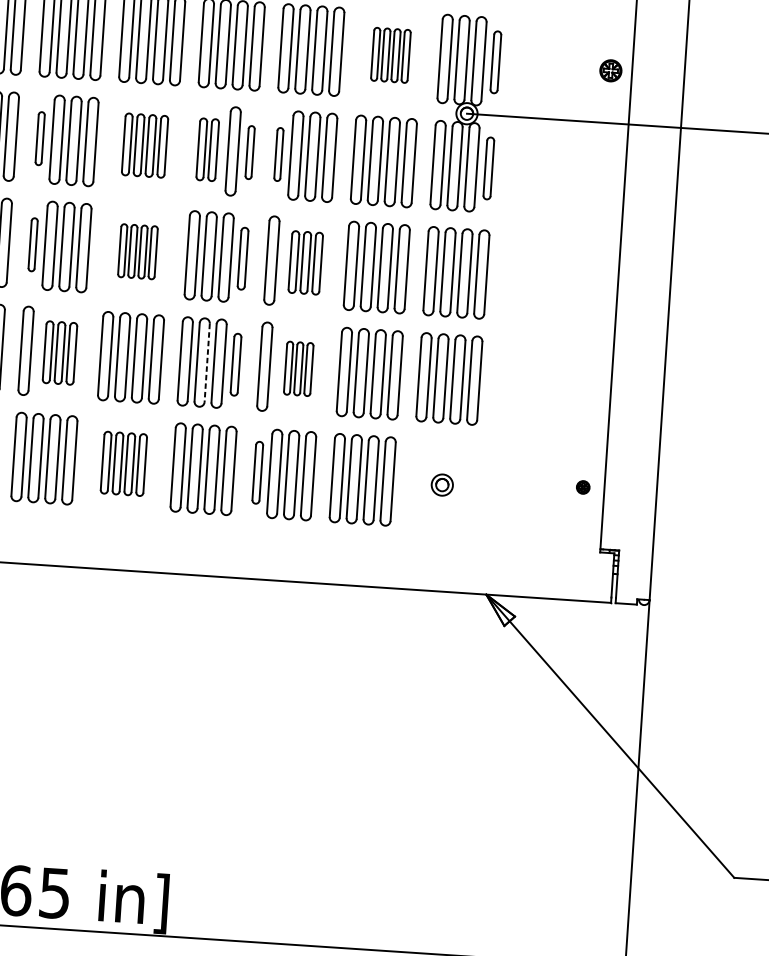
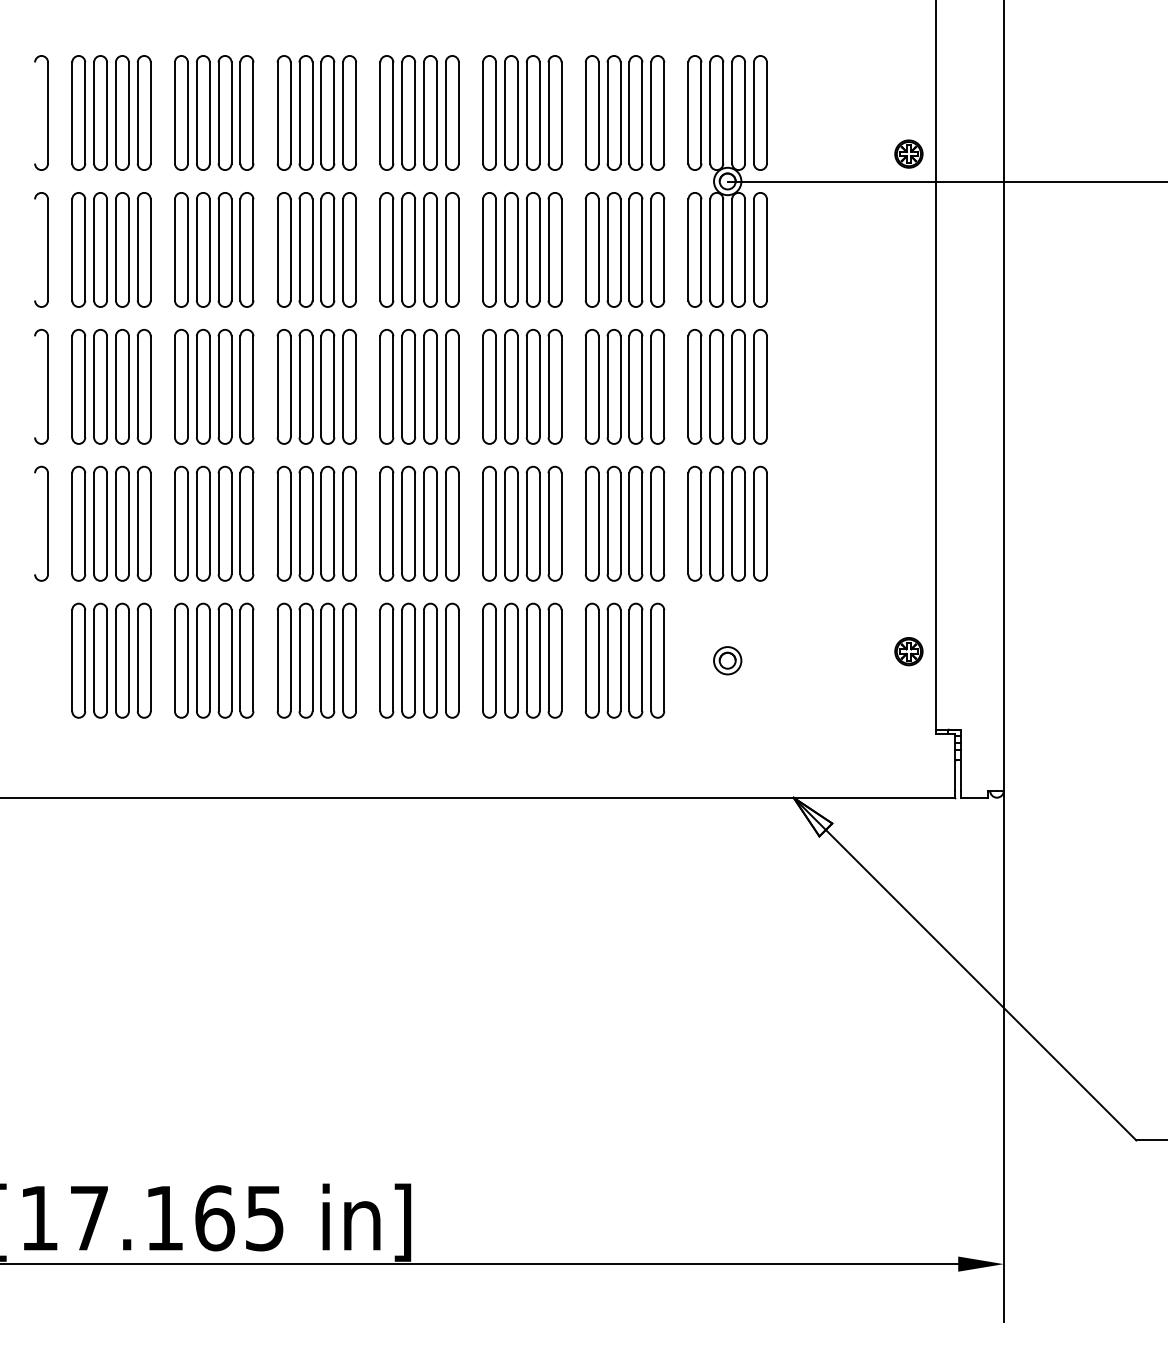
part: (390, 54) -> (624, 112), size x1.67
part: (495, 61) -> (760, 112), size x1.43
part: (610, 70) -> (908, 153), moved
part: (40, 138) -> (181, 249), size x1.67
part: (144, 145) -> (316, 249), size x1.43
part: (207, 149) -> (397, 249), size x1.43
part: (250, 152) -> (452, 249), size x1.67
part: (278, 154) -> (489, 249), size x1.67
part: (488, 168) -> (760, 249), size x1.43
part: (33, 244) -> (181, 386), size x1.67
part: (137, 251) -> (316, 386), size x1.67
part: (243, 258) -> (452, 386), size x1.43
part: (305, 262) -> (533, 386), size x1.43
part: (60, 352) -> (225, 523), size x1.43
line: (207, 362) -> (415, 523), dashed -> solid
part: (236, 364) -> (452, 523), size x1.43
part: (298, 368) -> (533, 523), size x1.67
part: (123, 463) -> (316, 660), size x1.43
part: (257, 472) -> (489, 660), size x1.43
part: (582, 487) -> (908, 651), size x1.67

